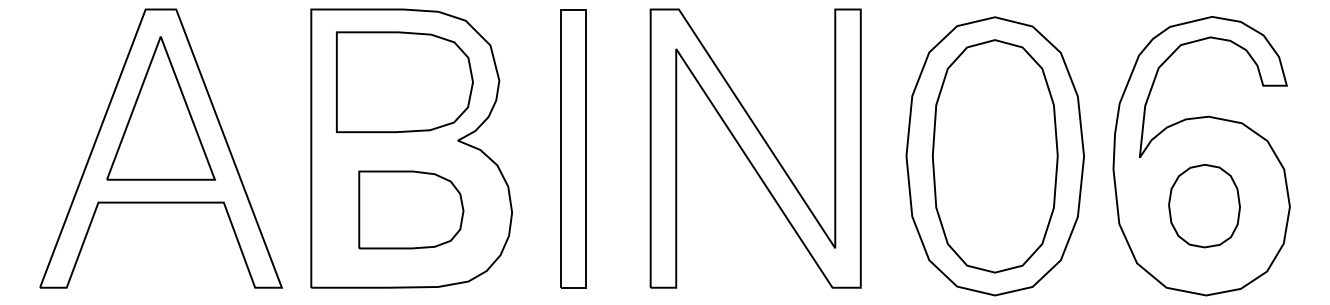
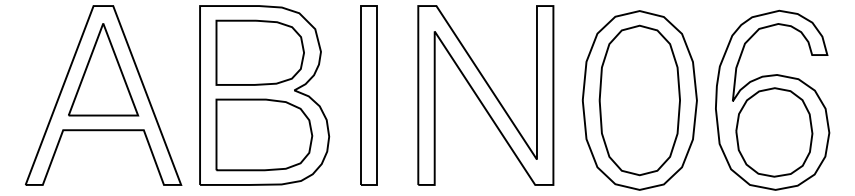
part: (1204, 206) -> (774, 132), size x1.67
part: (411, 209) -> (264, 134), size x1.43

